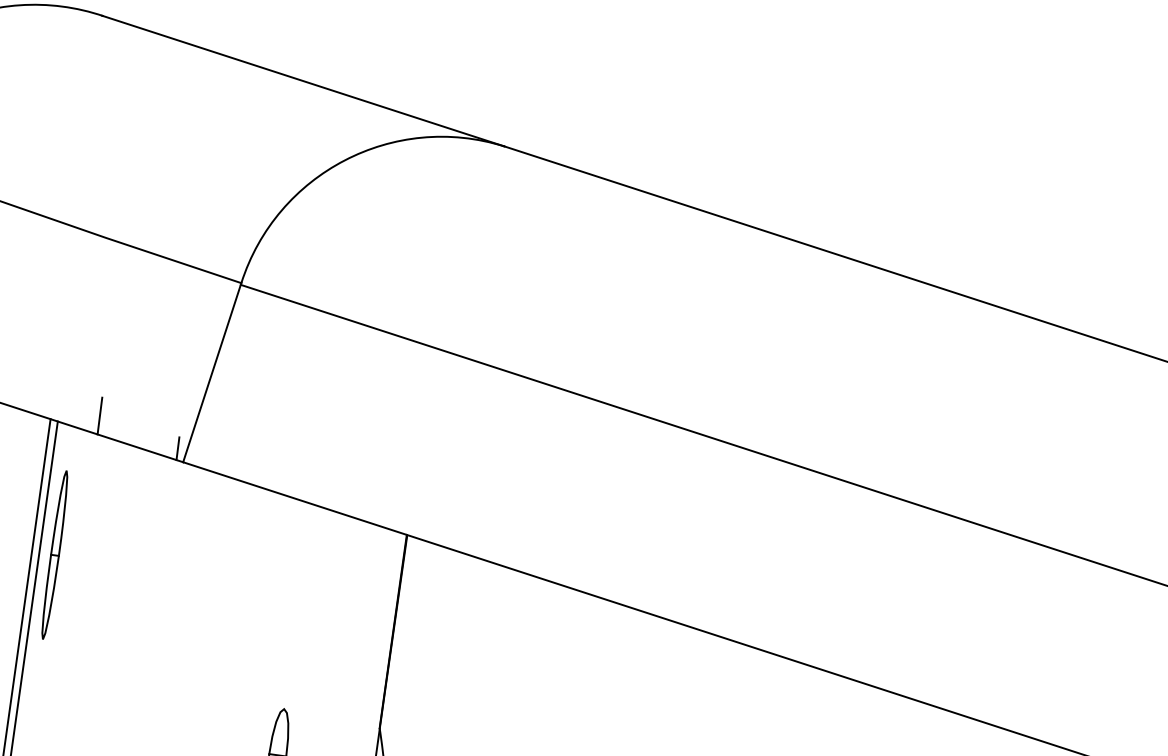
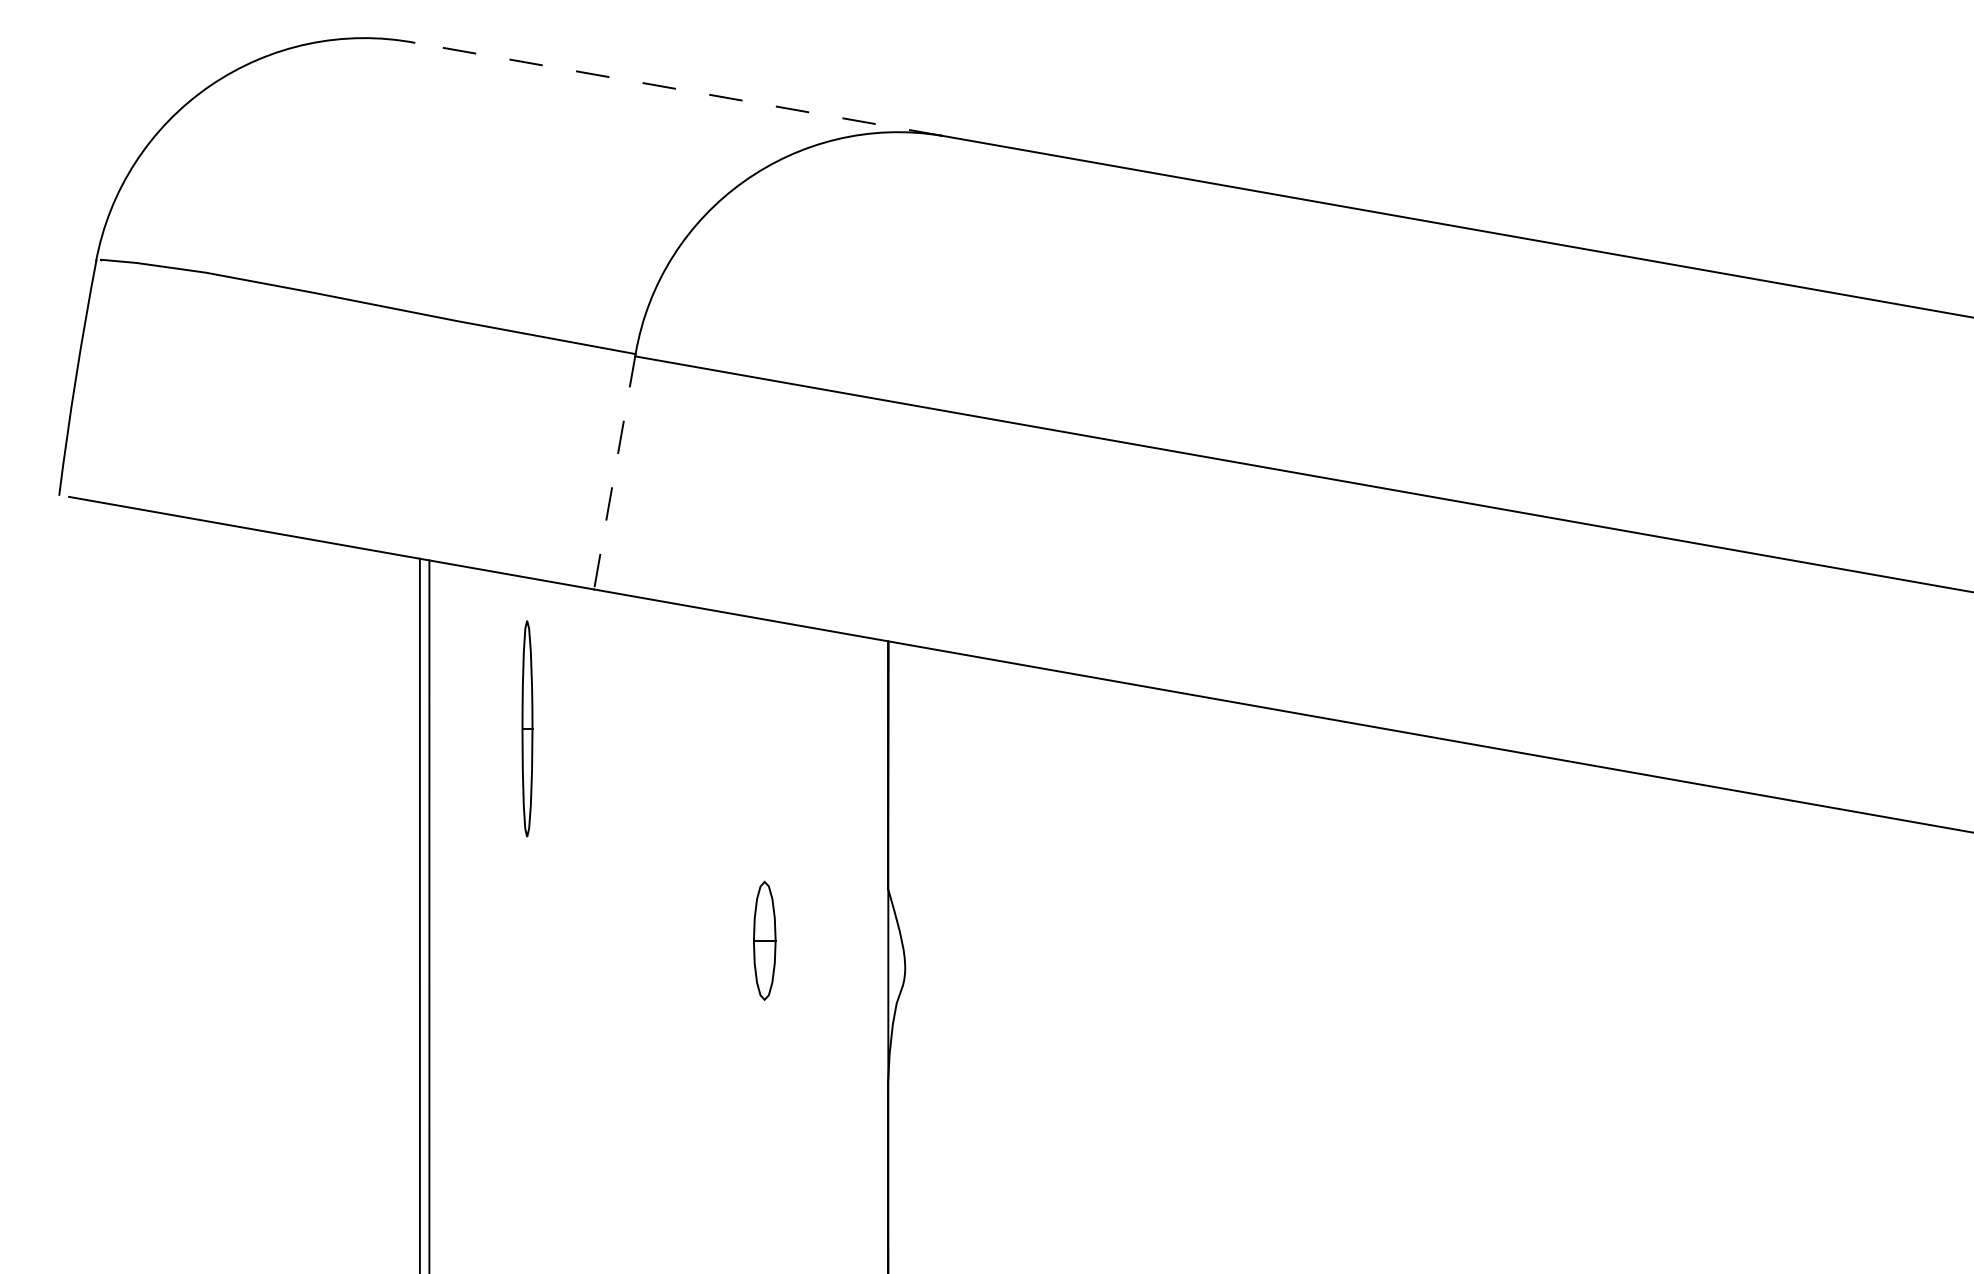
line: (303, 81) -> (677, 89), solid -> dashed
line: (212, 372) -> (614, 471), solid -> dashed
line: (100, 415) -> (481, 545), removed
line: (177, 447) -> (584, 572), removed
part: (55, 554) -> (527, 728), moved

